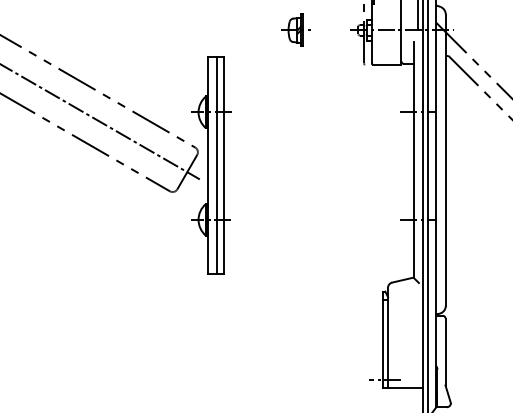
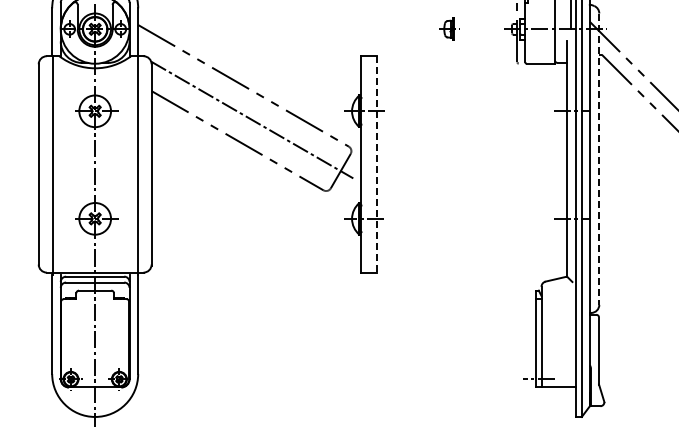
part: (296, 29) -> (449, 28), size x0.7
line: (446, 160) -> (599, 159), solid -> dashed
line: (217, 165) -> (370, 164), removed
line: (224, 165) -> (377, 164), solid -> dashed

